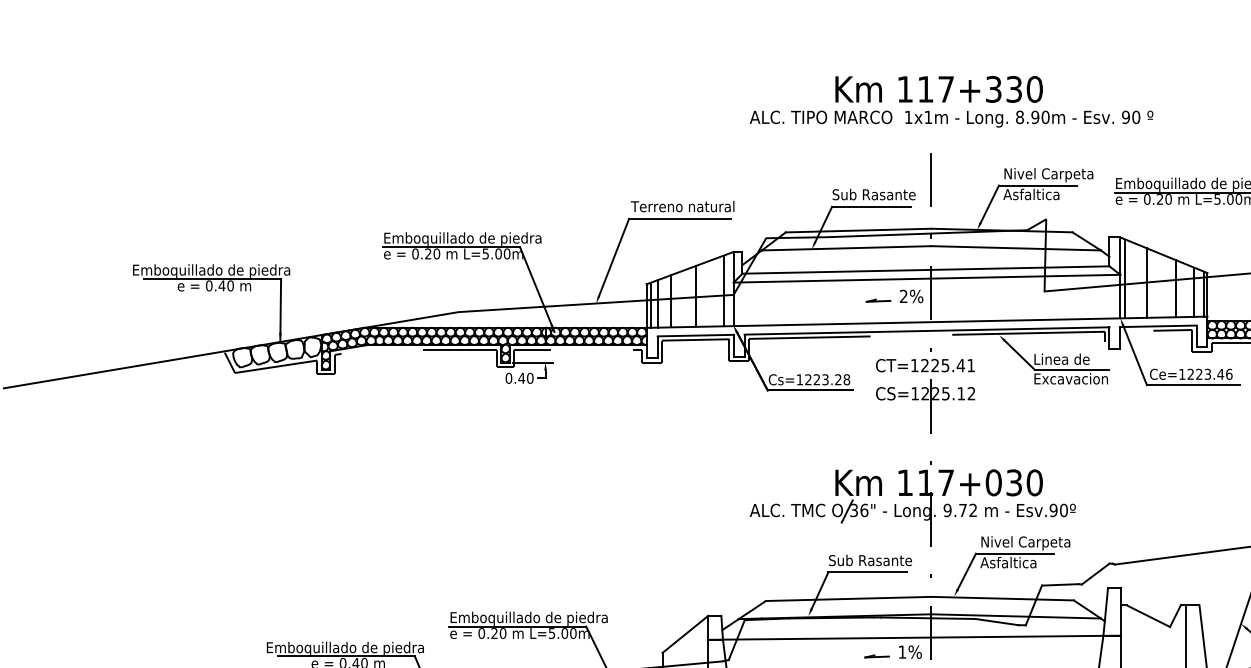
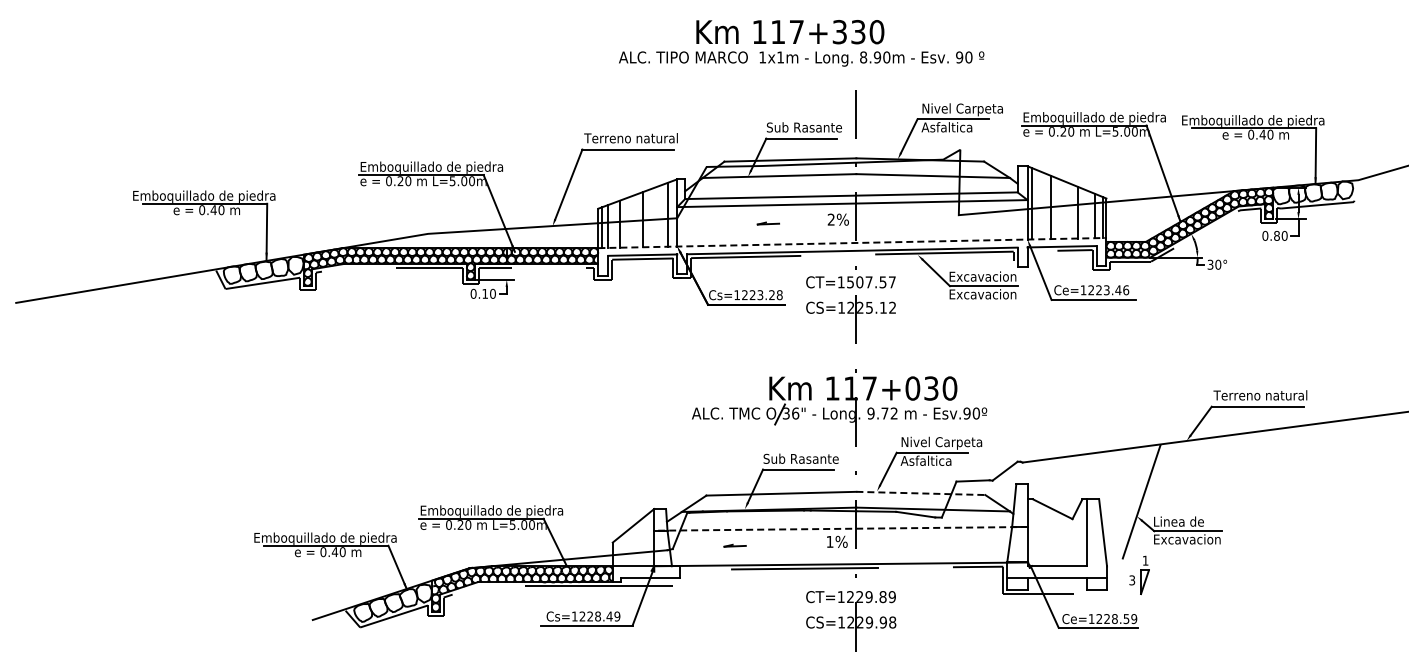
text: (951, 101) -> (801, 43), moved
part: (877, 300) -> (767, 223), moved
line: (927, 322) -> (852, 243), solid -> dashed
text: (1071, 359) -> (983, 276), Linea de -> Excavacion
text: (948, 365) -> (871, 282), CT=1225.41 -> CT=1507.57
text: (522, 377) -> (485, 293), 0.40 -> 0.10
line: (1002, 598) -> (920, 493), solid -> dashed
line: (915, 637) -> (841, 528), solid -> dashed
part: (876, 656) -> (734, 545), moved

